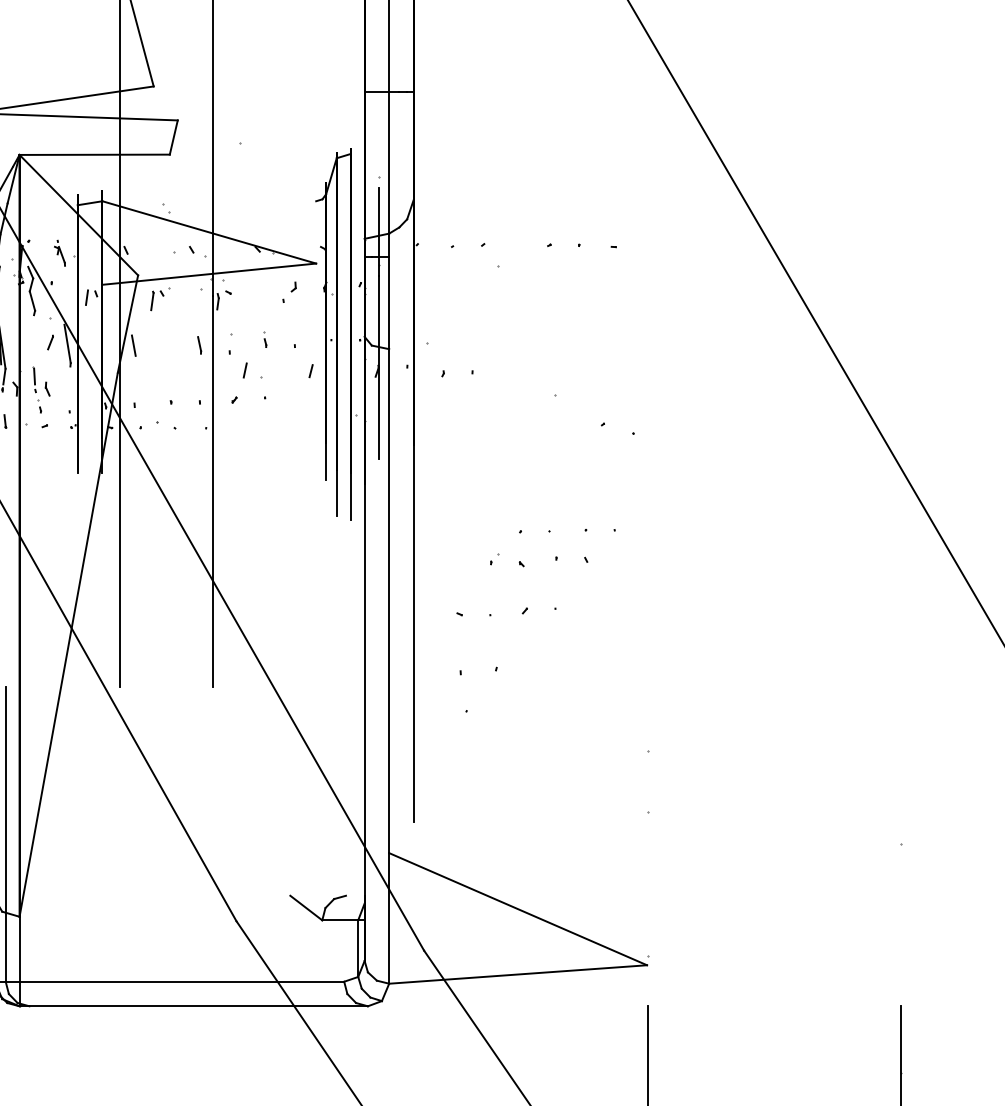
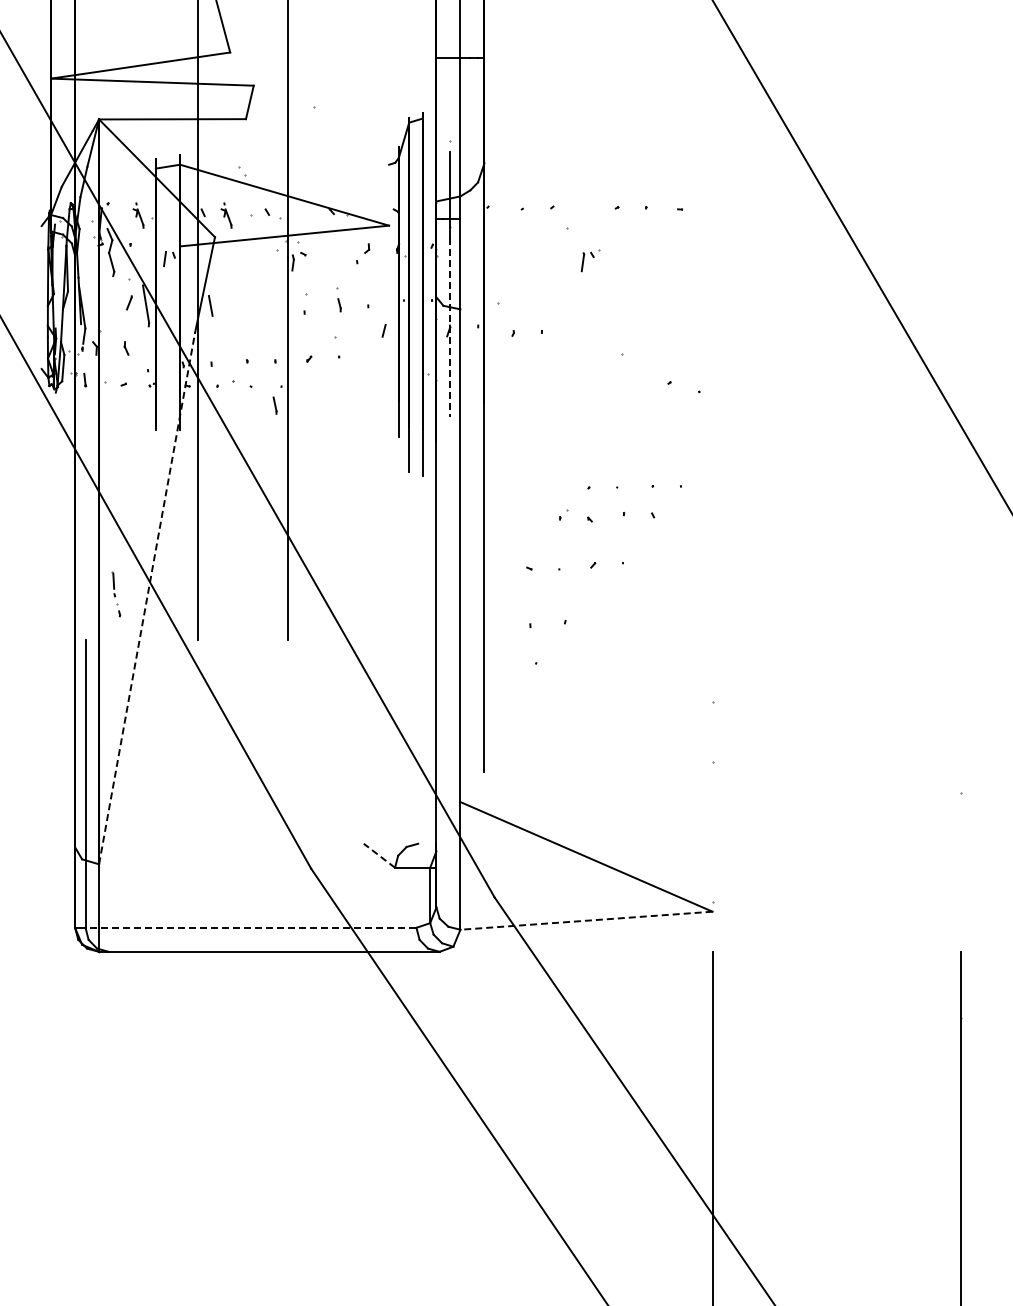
part: (149, 253) -> (226, 215), added
part: (160, 299) -> (590, 260), moved
part: (265, 340) -> (339, 300), size x1.6
line: (198, 345) -> (274, 405), moved
line: (379, 367) -> (450, 327), solid -> dashed
line: (245, 369) -> (319, 329), removed
part: (37, 390) -> (116, 594), moved
line: (69, 643) -> (147, 597), solid -> dashed
line: (306, 907) -> (379, 855), solid -> dashed
line: (518, 974) -> (586, 920), solid -> dashed
line: (174, 981) -> (250, 927), solid -> dashed

